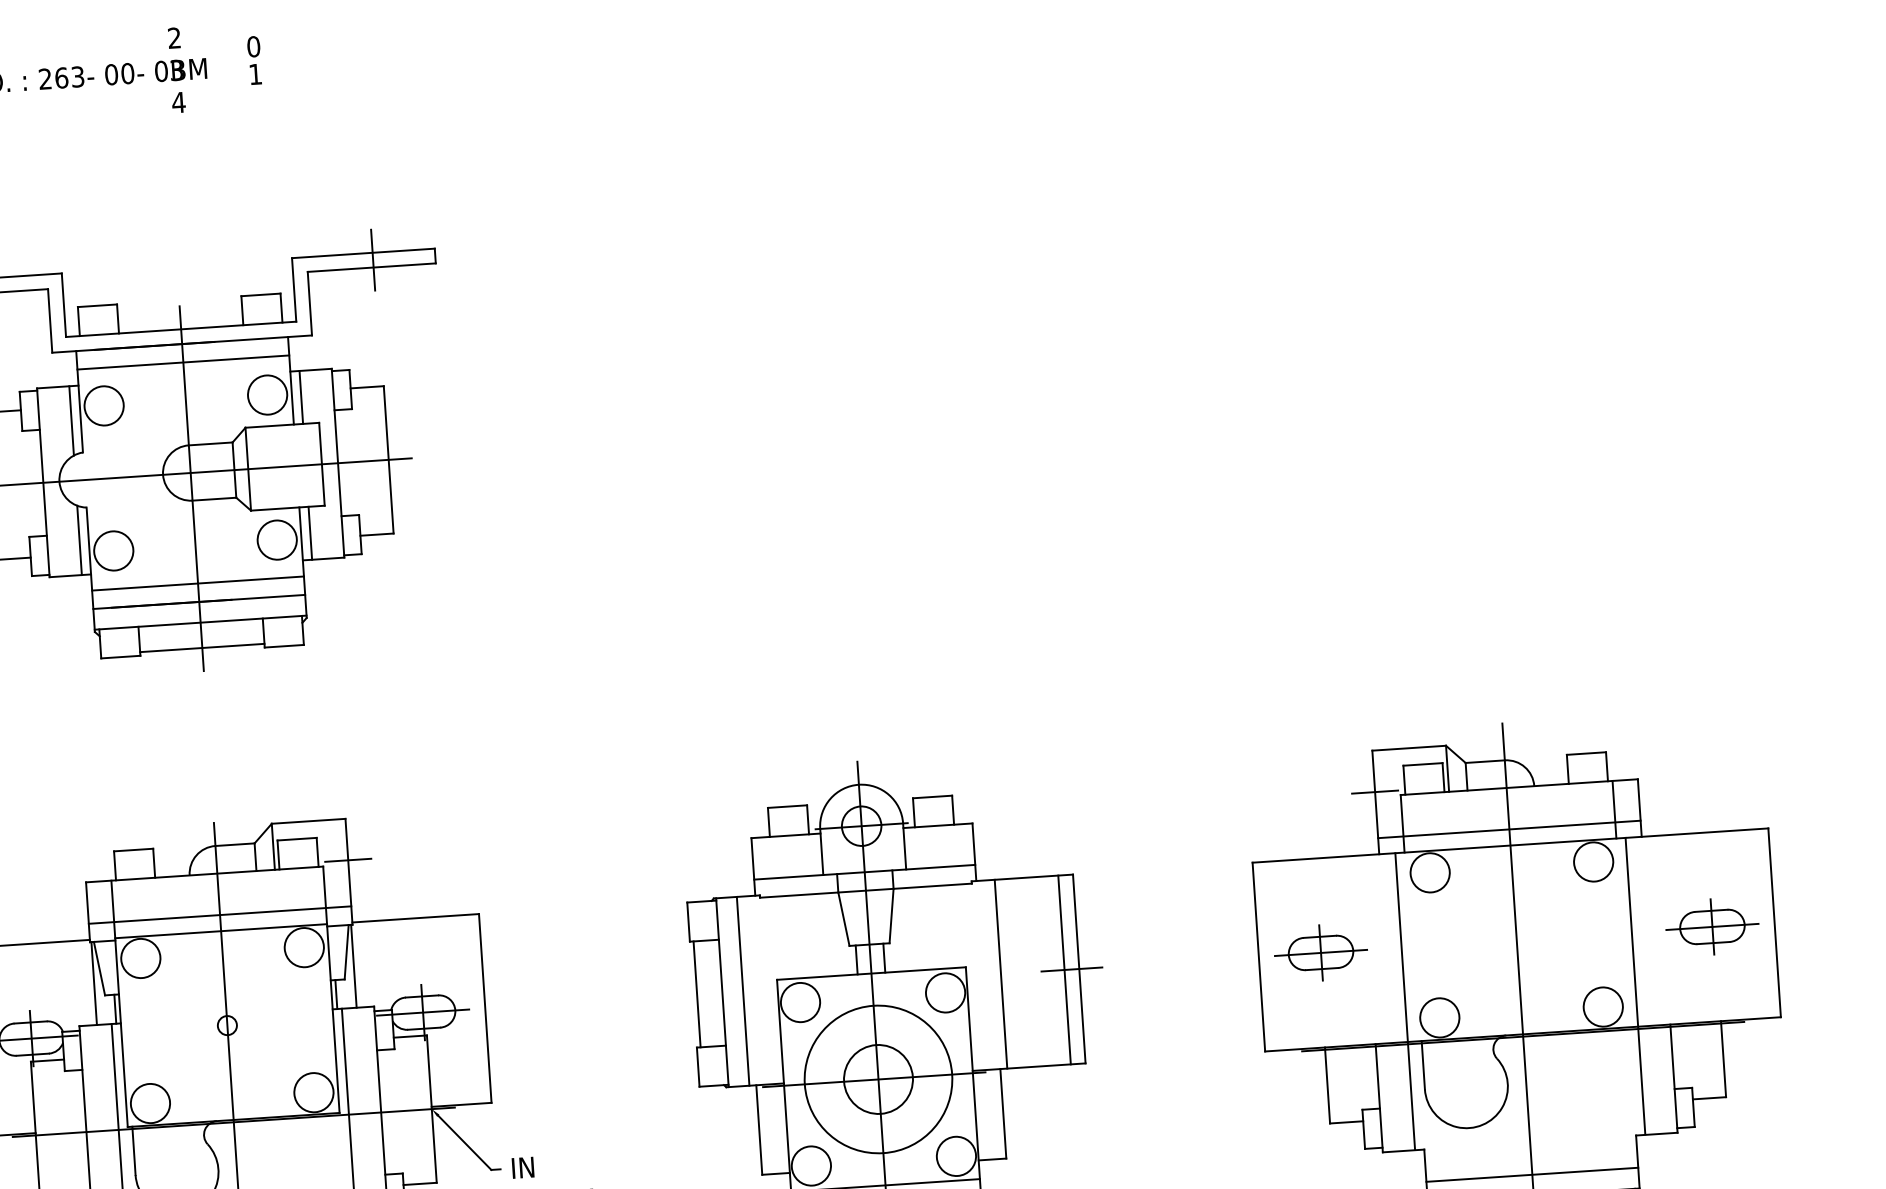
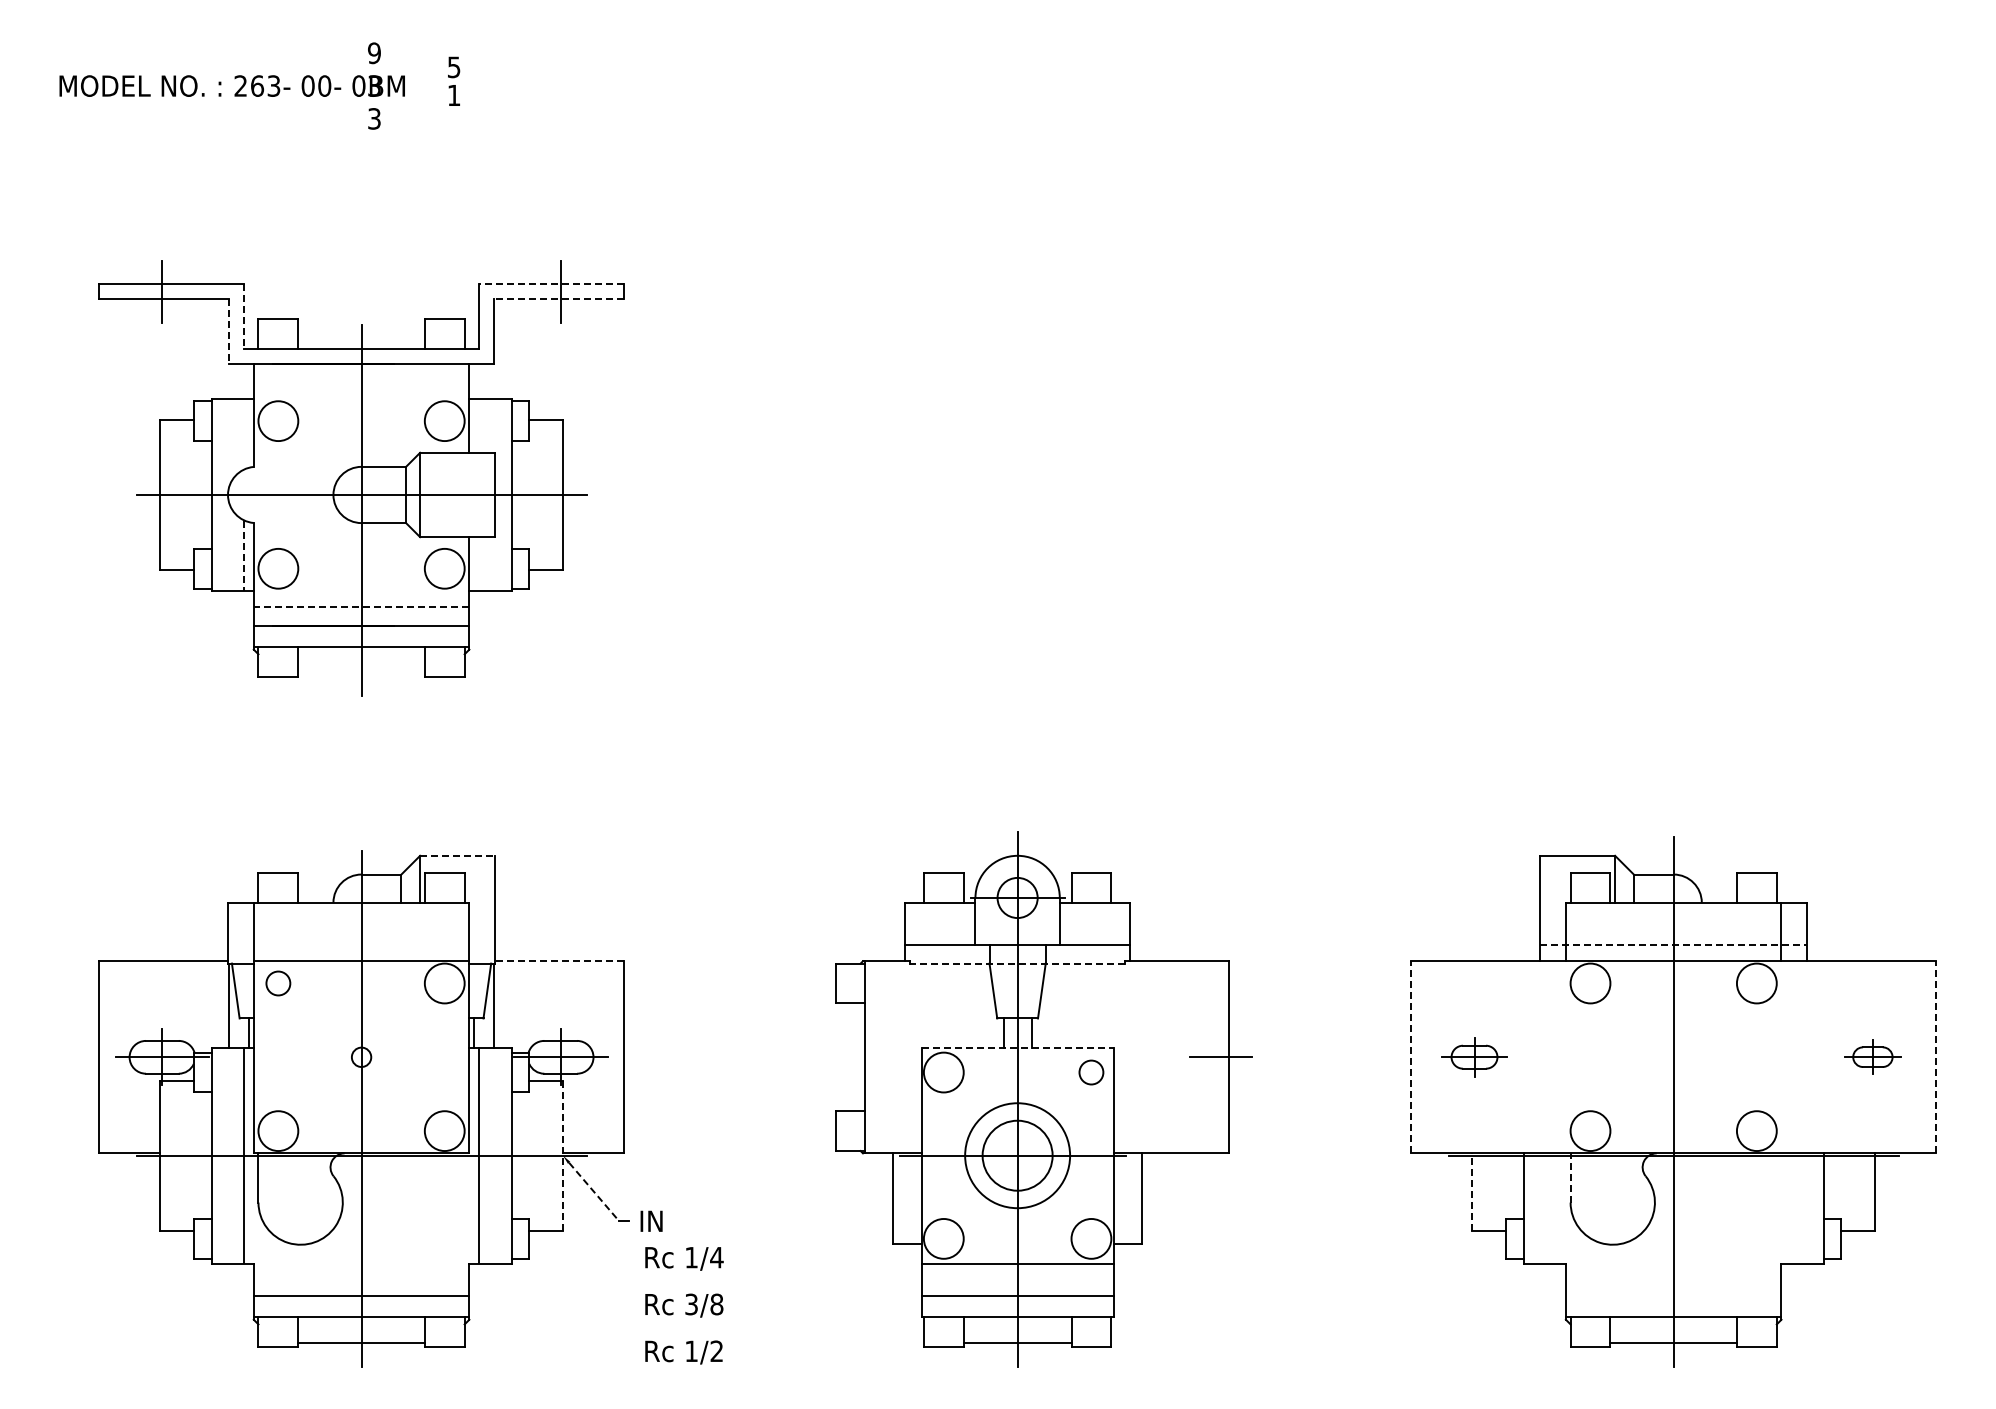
text: (174, 38) -> (374, 53), 2 -> 9
text: (253, 46) -> (453, 67), 0 -> 5
text: (178, 102) -> (374, 118), 4 -> 3
line: (363, 253) -> (551, 284), solid -> dashed
line: (371, 268) -> (558, 299), solid -> dashed
line: (64, 305) -> (244, 316), solid -> dashed
line: (50, 320) -> (229, 331), solid -> dashed
line: (183, 362) -> (361, 382), removed
line: (301, 397) -> (478, 425), removed
line: (71, 420) -> (244, 433), removed
line: (310, 533) -> (478, 564), removed
line: (79, 541) -> (244, 556), solid -> dashed
line: (197, 583) -> (361, 607), solid -> dashed
line: (202, 648) -> (361, 673), removed
line: (1374, 791) -> (1539, 897), removed
line: (309, 820) -> (458, 855), solid -> dashed
line: (1509, 829) -> (1673, 944), solid -> dashed
line: (347, 859) -> (494, 897), removed
line: (865, 890) -> (1017, 963), solid -> dashed
line: (219, 914) -> (361, 944), removed
line: (415, 918) -> (559, 961), solid -> dashed
line: (1774, 921) -> (1936, 1056), solid -> dashed
part: (1712, 926) -> (1872, 1056), size x0.6
part: (1320, 952) -> (1474, 1056), size x0.7
line: (1259, 956) -> (1411, 1056), solid -> dashed
circle: (140, 958) -> (278, 983), size x0.6
line: (1064, 970) -> (1213, 1057), removed
line: (872, 973) -> (1018, 1047), solid -> dashed
line: (1000, 974) -> (1148, 1057), removed
line: (1635, 986) -> (1790, 1112), removed
line: (743, 991) -> (886, 1057), removed
circle: (945, 992) -> (1091, 1072), size x0.6
line: (697, 994) -> (839, 1057), removed
line: (1405, 1001) -> (1556, 1112), removed
line: (1423, 1064) -> (1570, 1177), solid -> dashed
circle: (878, 1079) -> (1017, 1155), size x0.7
line: (1327, 1085) -> (1472, 1192), solid -> dashed
line: (432, 1108) -> (563, 1155), solid -> dashed
line: (465, 1143) -> (594, 1192), solid -> dashed
line: (1532, 1174) -> (1673, 1296), removed

